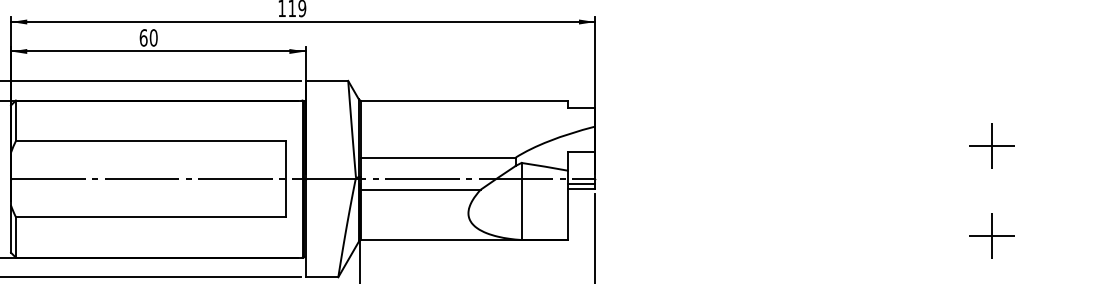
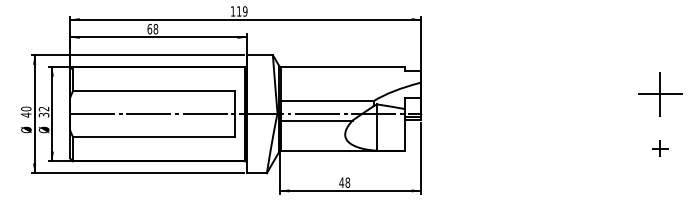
text: (153, 36) -> (155, 28), 60 -> 68
part: (990, 146) -> (659, 94), size x1.6
part: (990, 236) -> (659, 148), size x0.6

